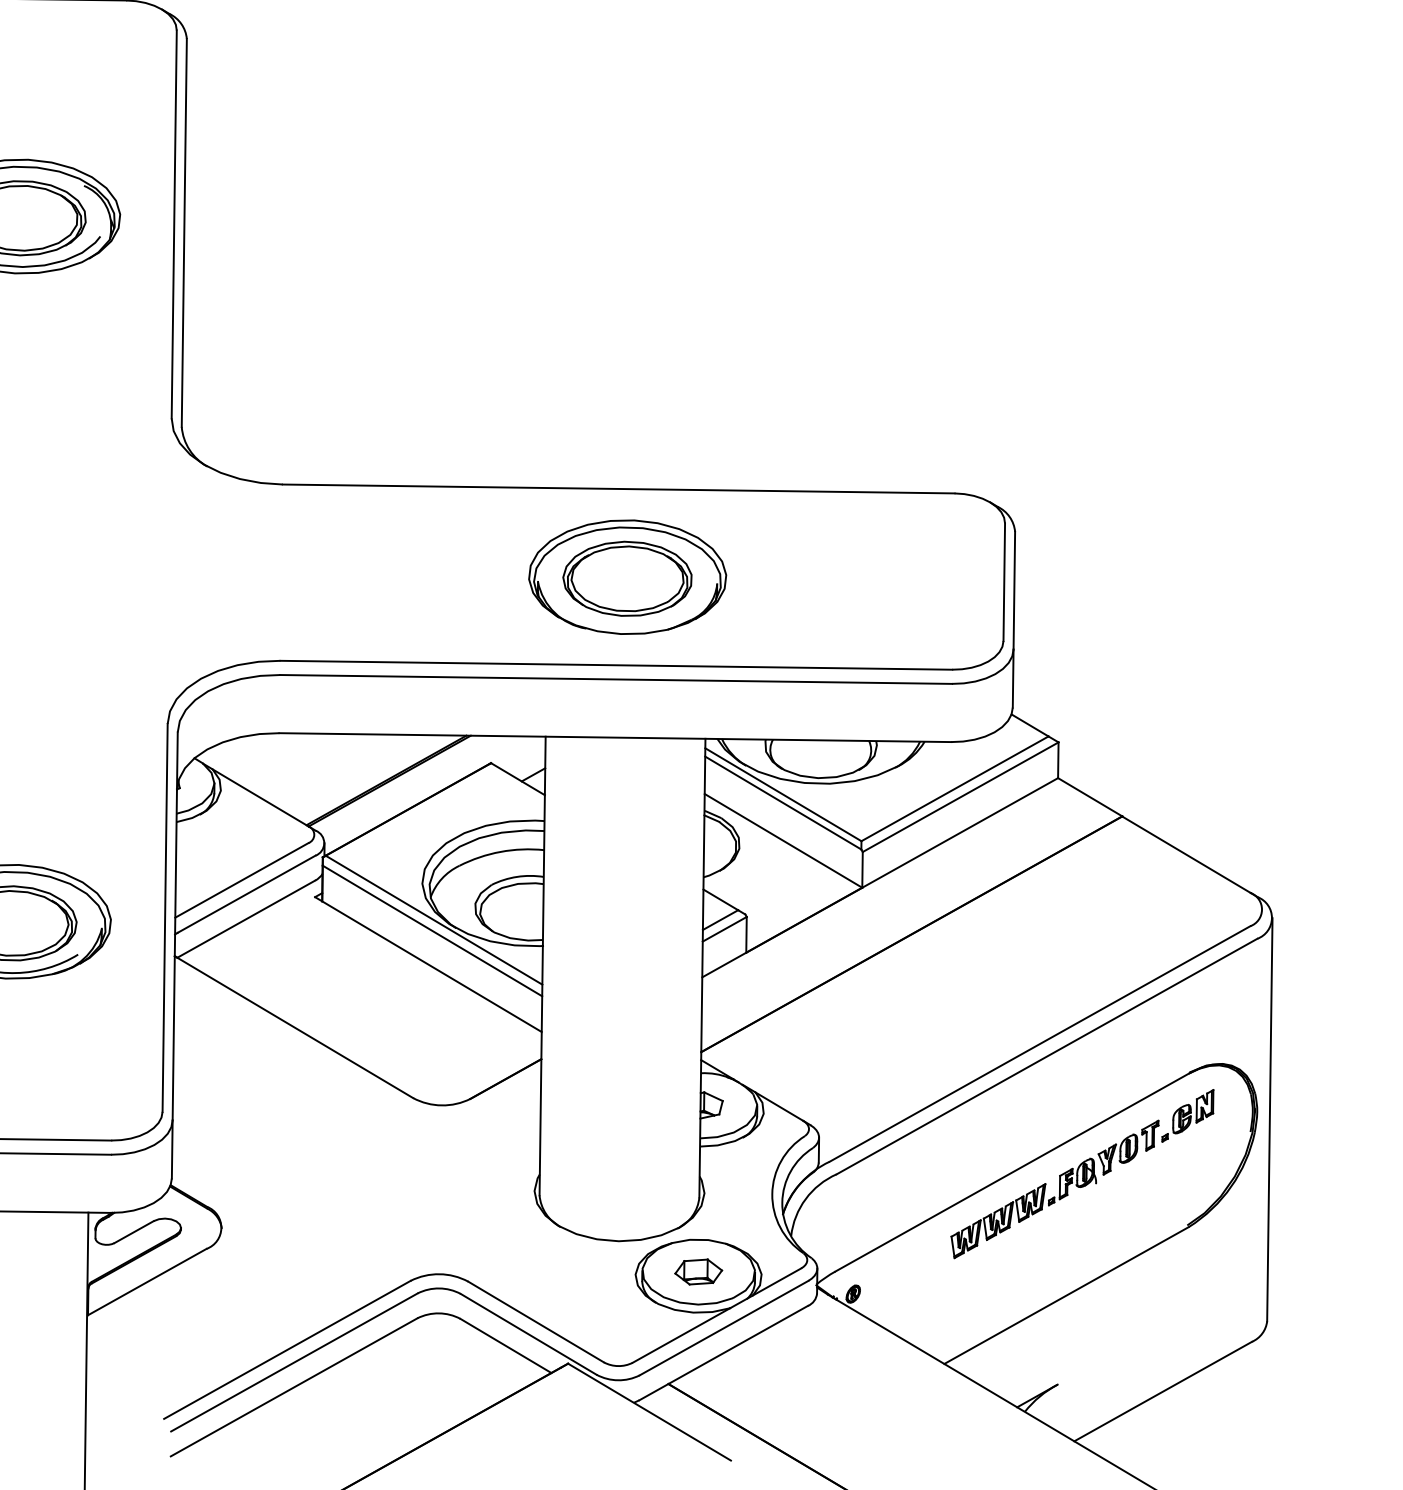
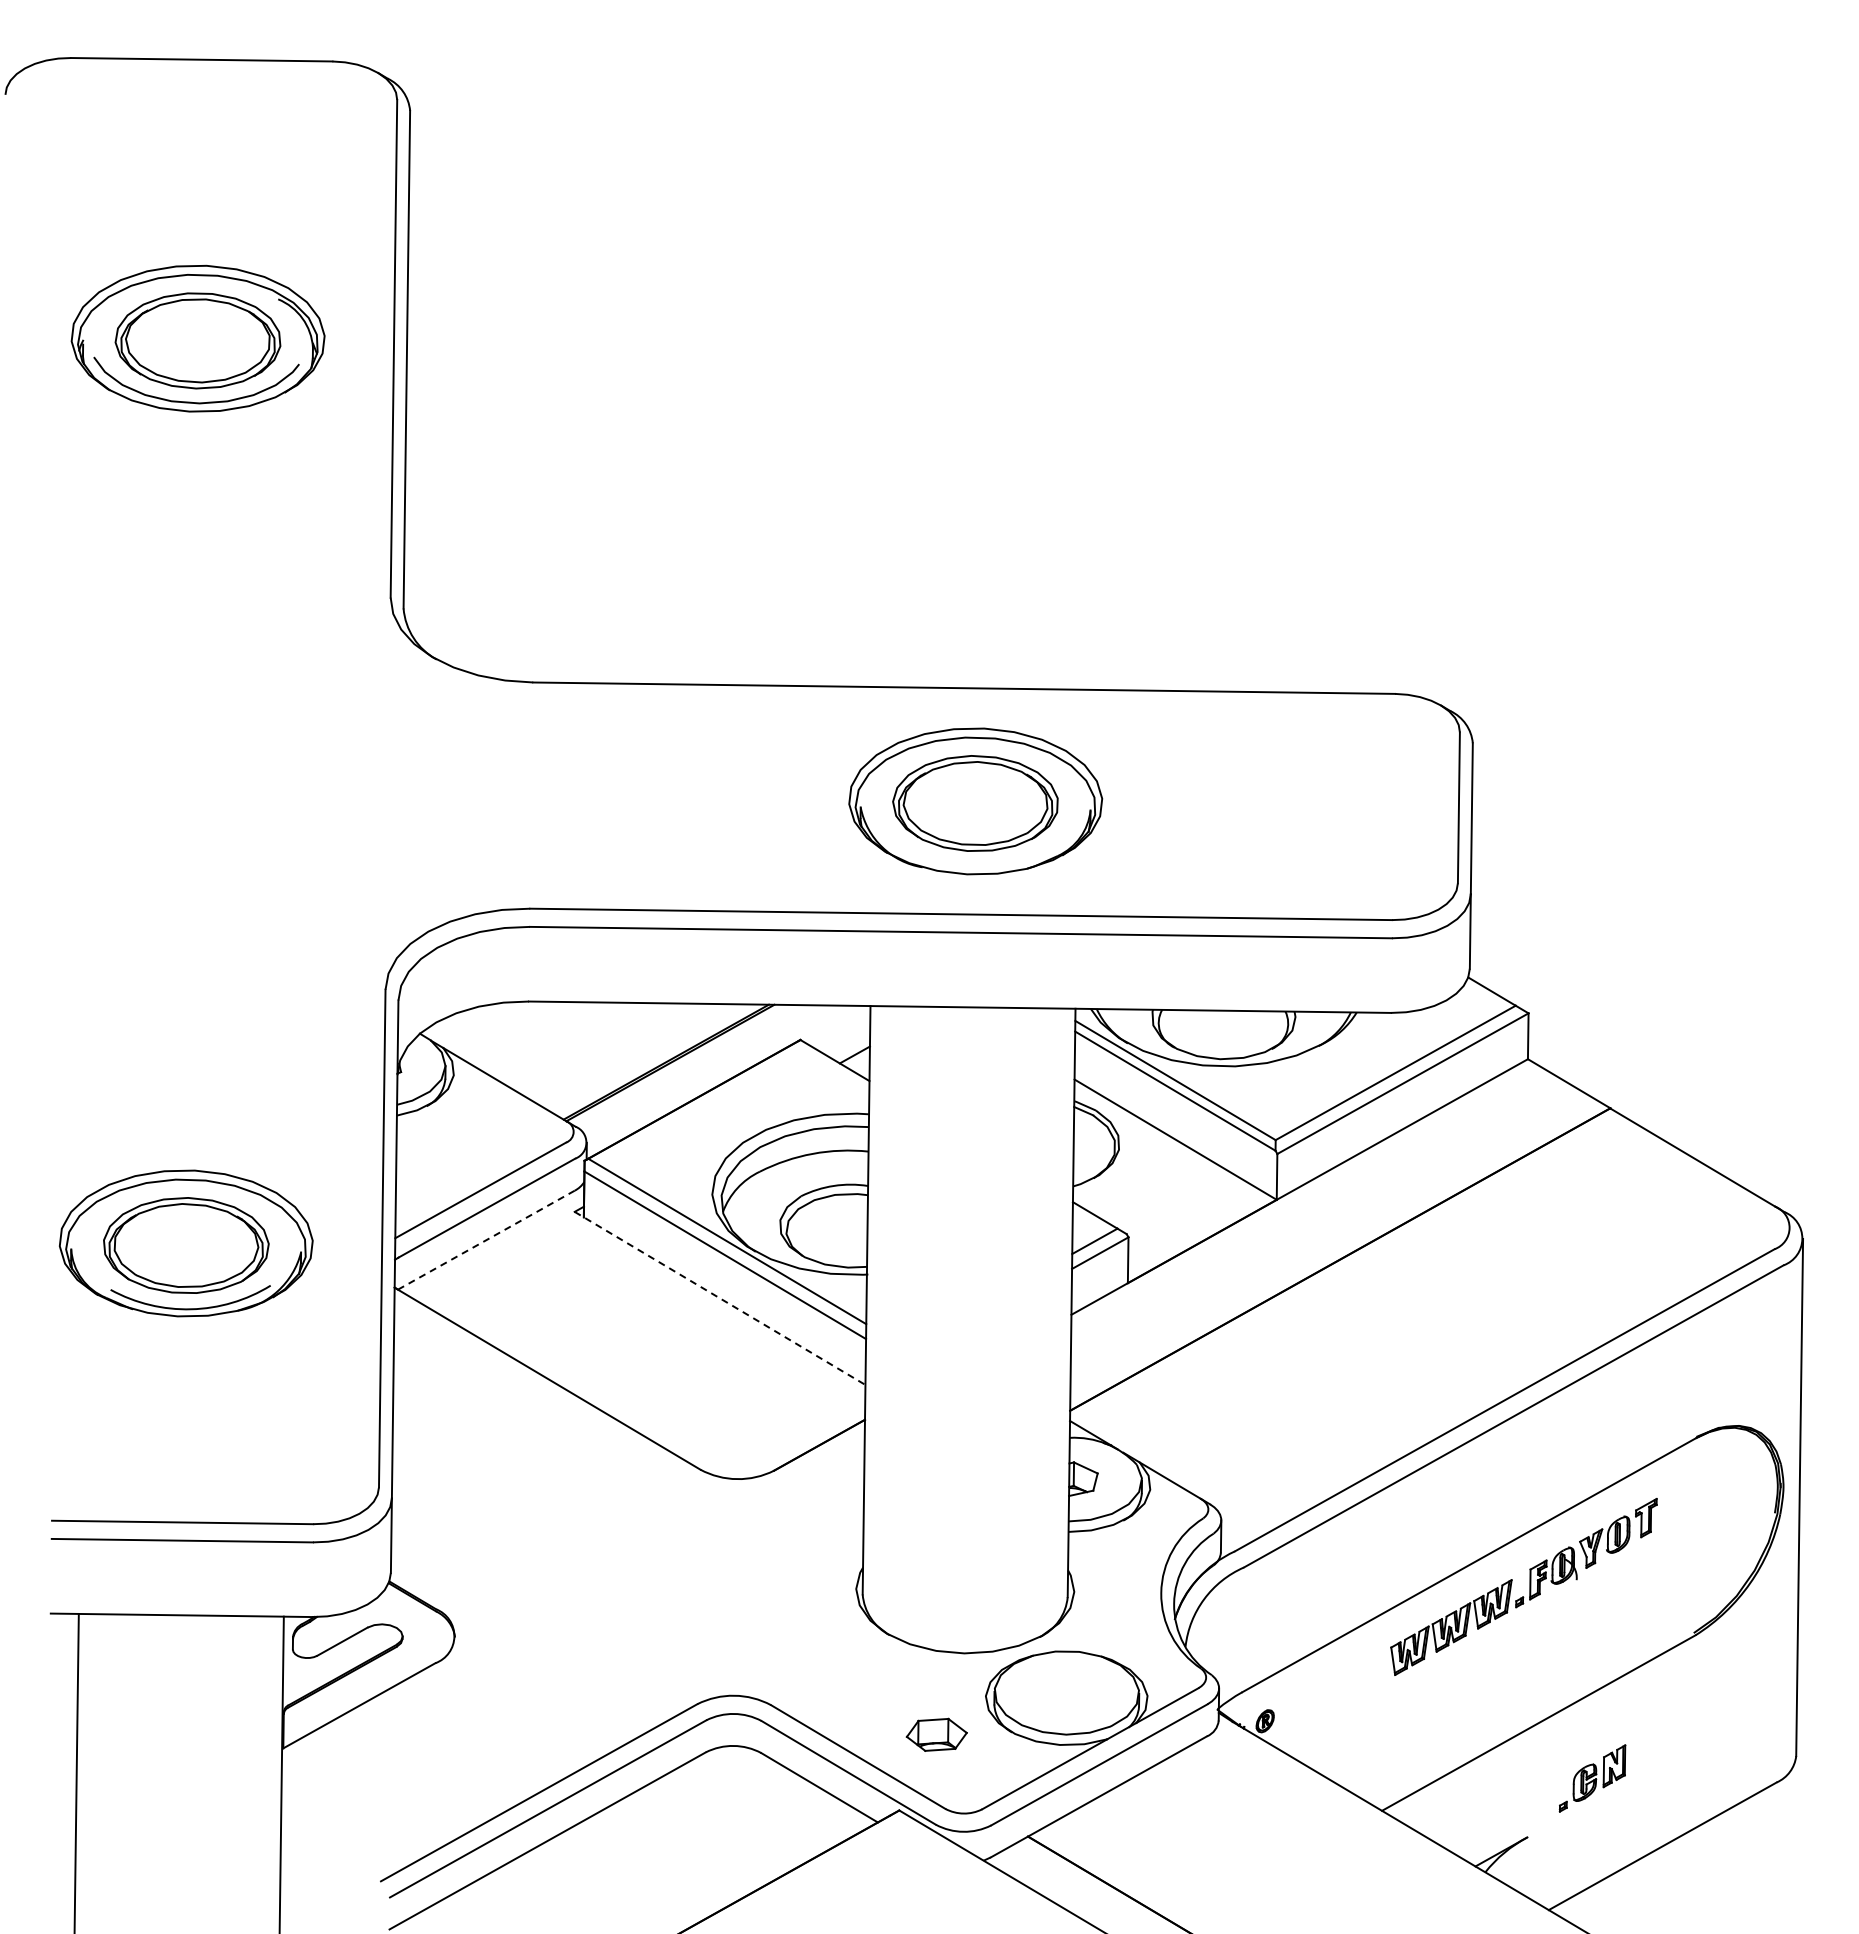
line: (246, 918) -> (486, 1239), solid -> dashed
line: (428, 964) -> (720, 1298), solid -> dashed
part: (1187, 1115) -> (1592, 1778), moved
part: (698, 1271) -> (936, 1734), moved

